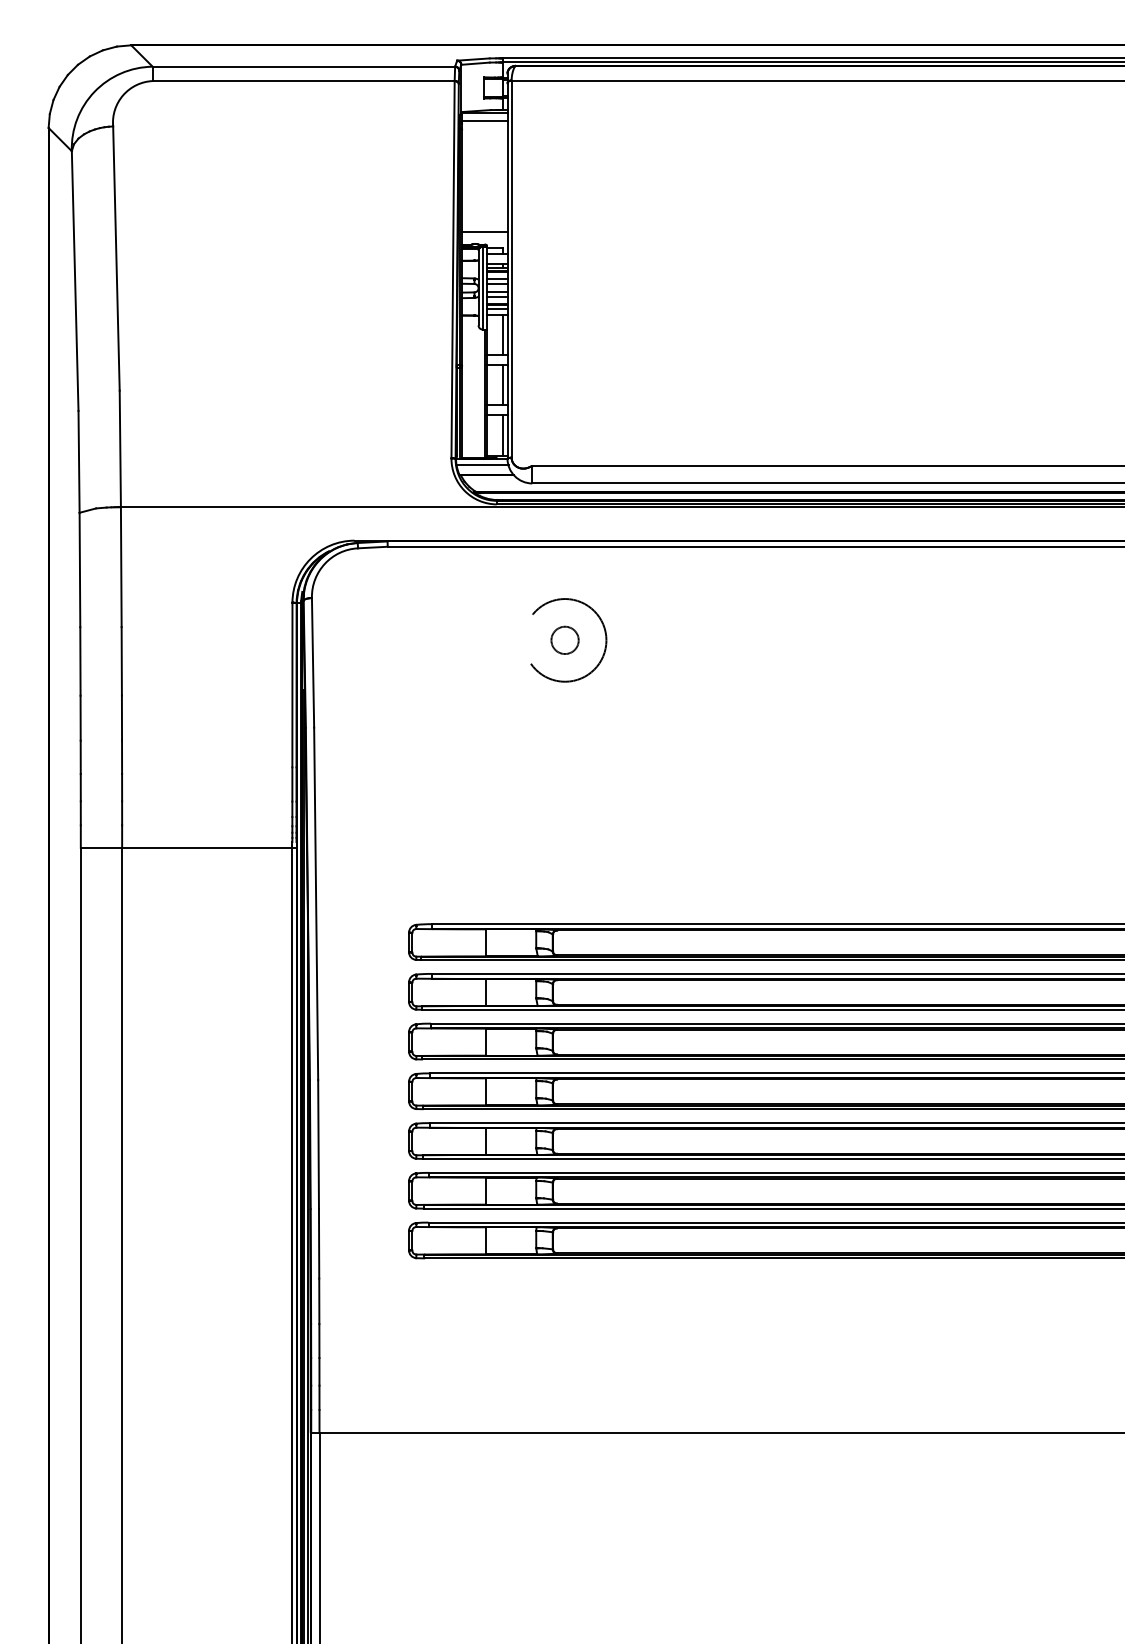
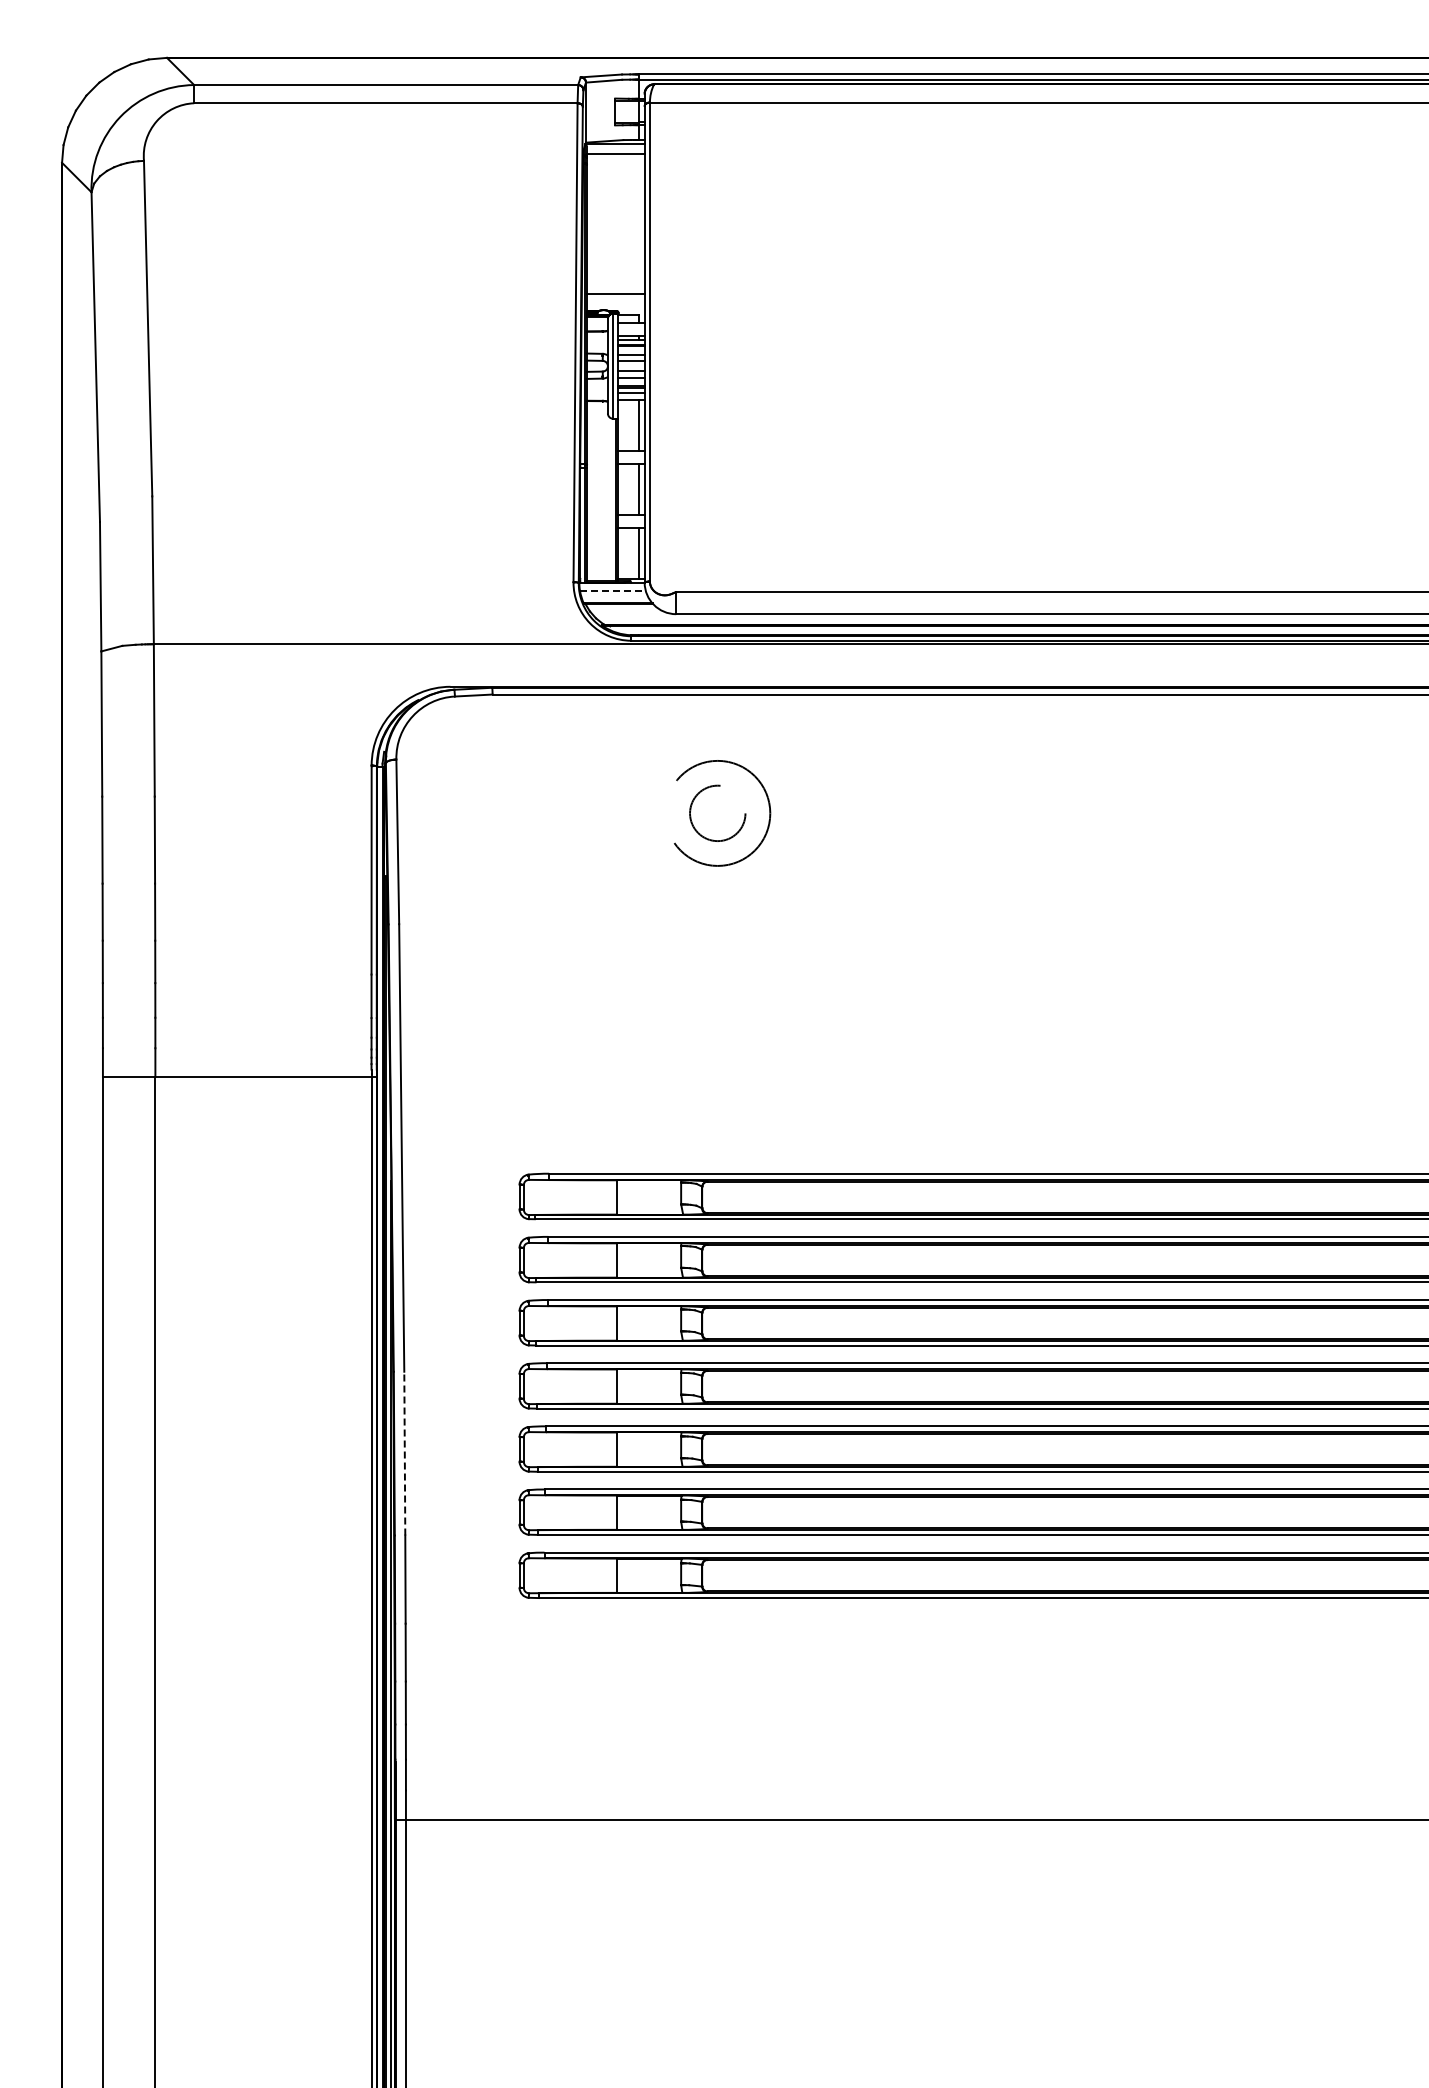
line: (482, 465) -> (613, 591), solid -> dashed
circle: (564, 640) -> (717, 813), size x1.6
line: (318, 1144) -> (404, 1453), solid -> dashed

